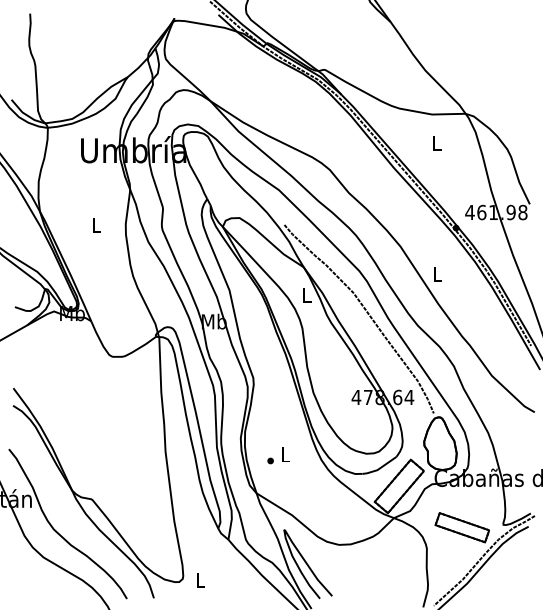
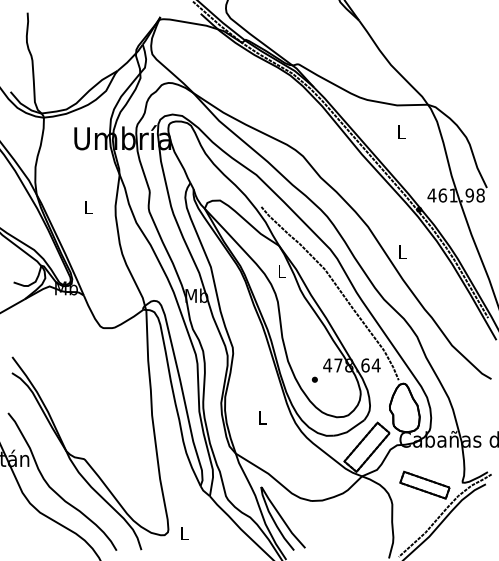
part: (270, 460) -> (314, 379), moved

